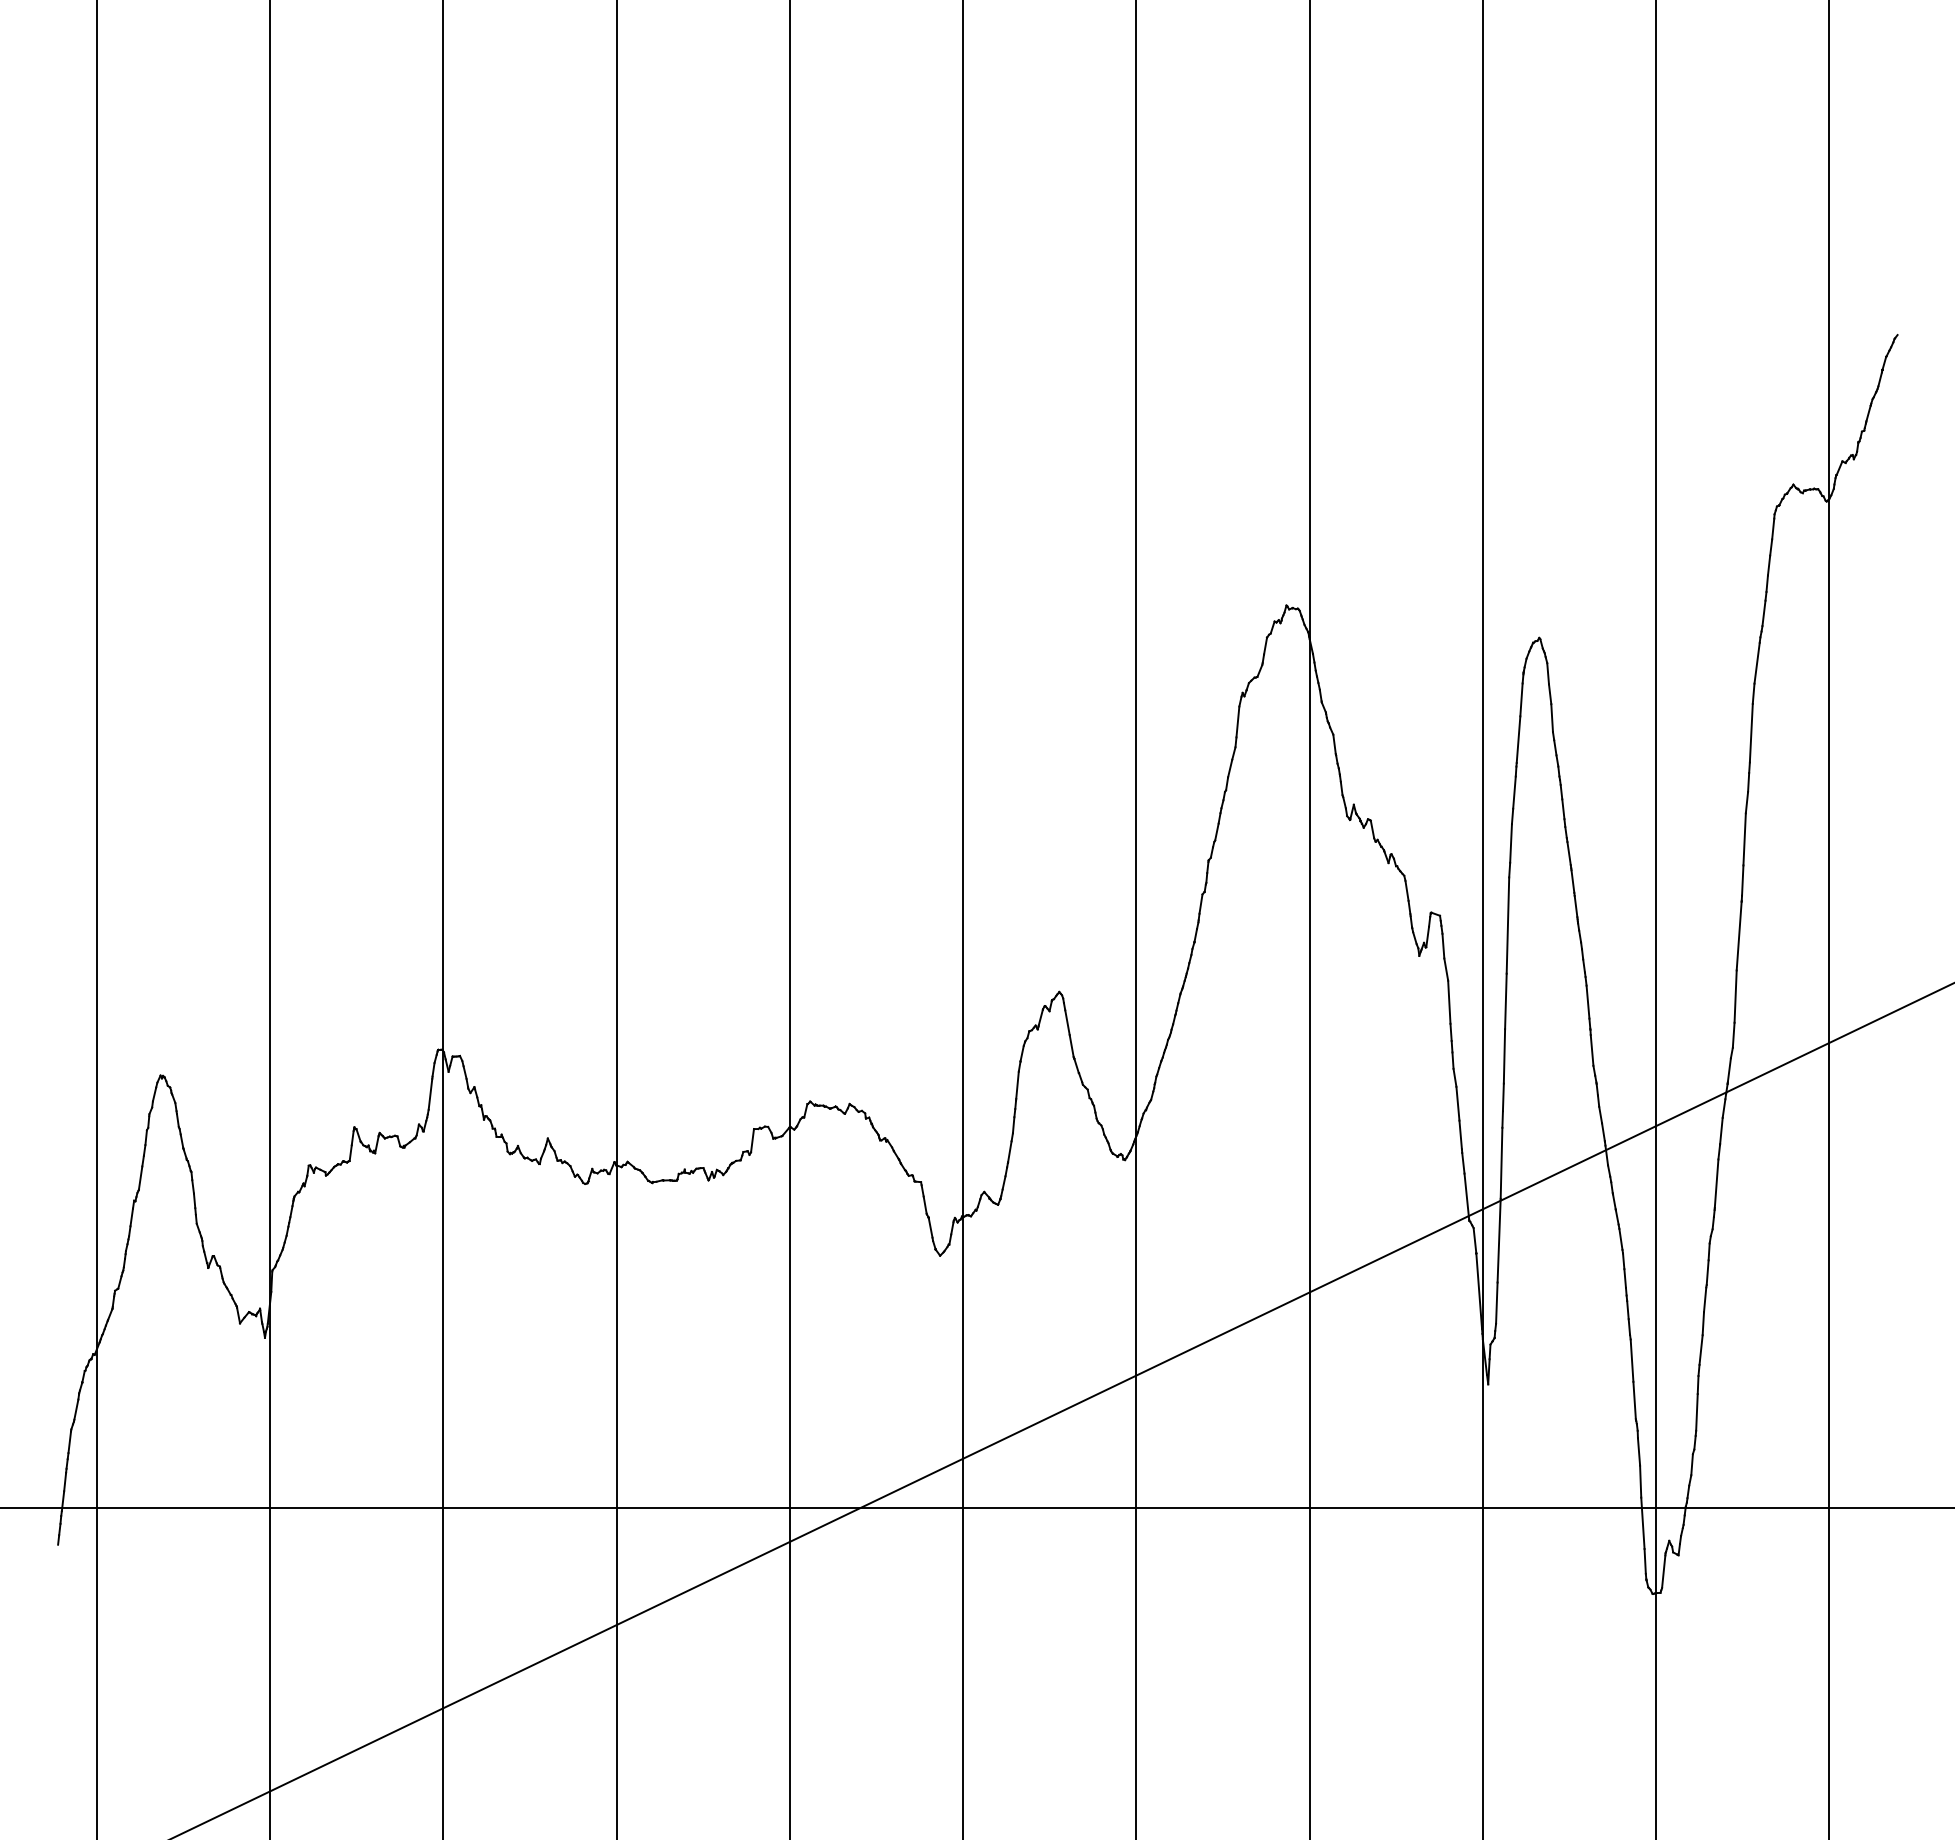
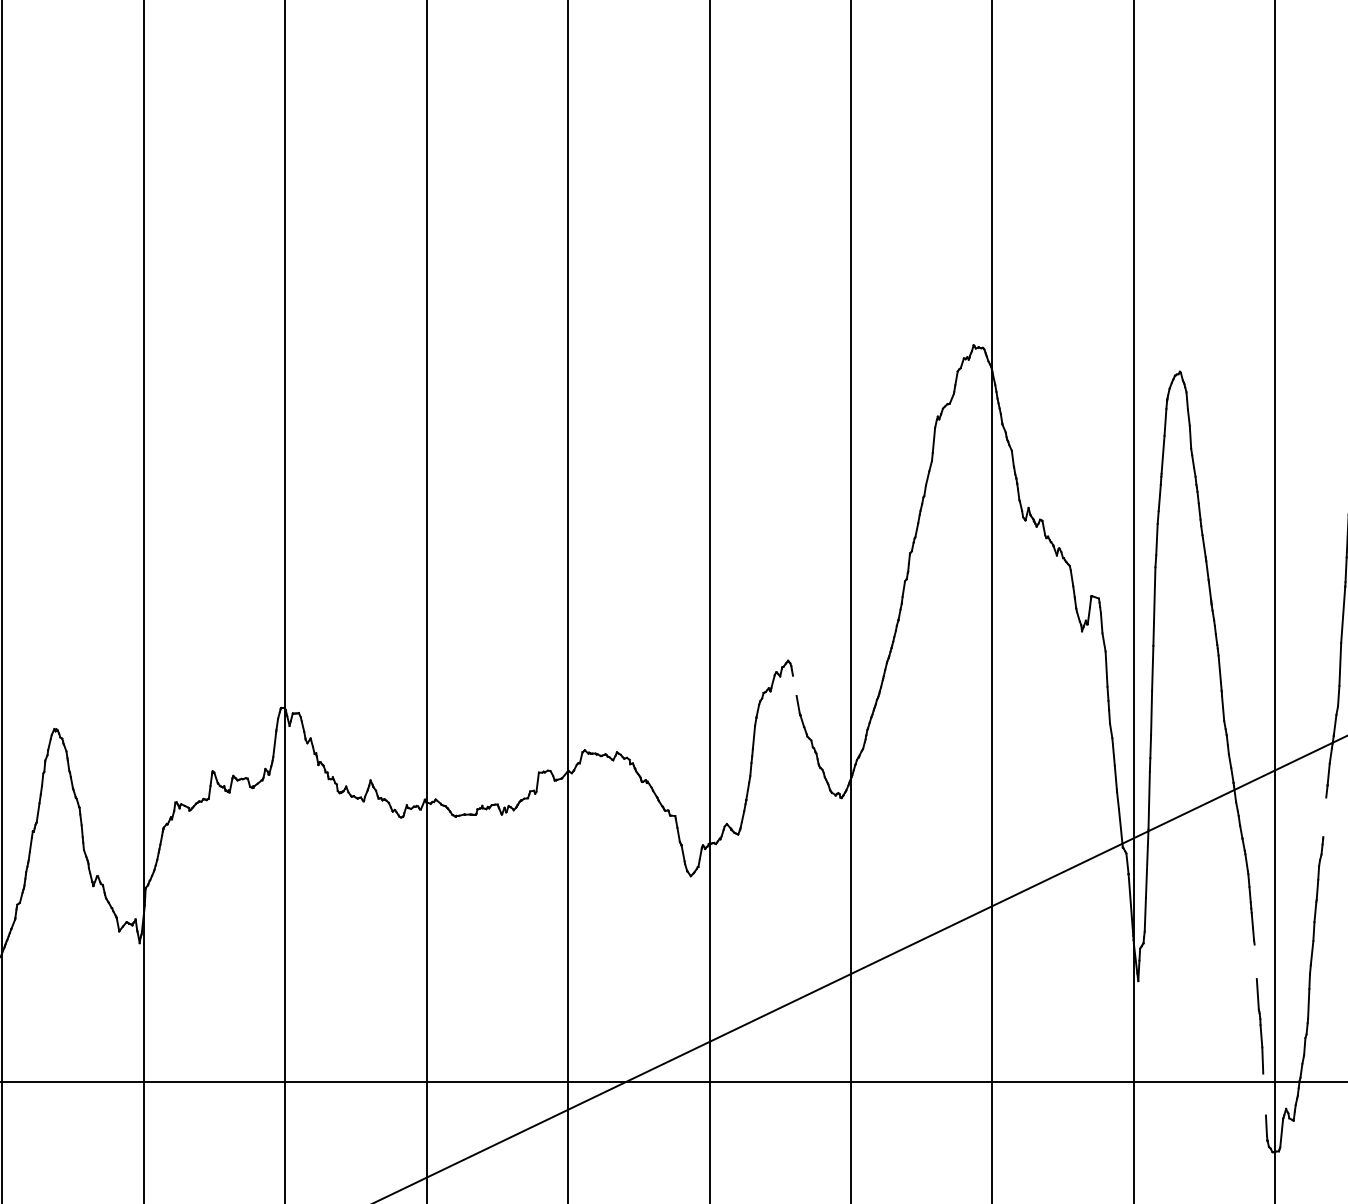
line: (1067, 1022) -> (794, 685), removed
line: (1716, 1183) -> (1324, 817), removed
line: (1631, 1360) -> (1255, 961), removed
line: (1642, 1523) -> (1264, 1094), removed

